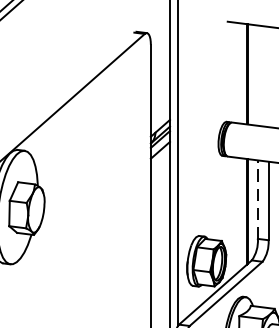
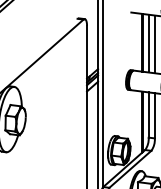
line: (257, 75) -> (148, 43), added
line: (267, 77) -> (154, 44), added
line: (257, 200) -> (148, 115), dashed -> solid

